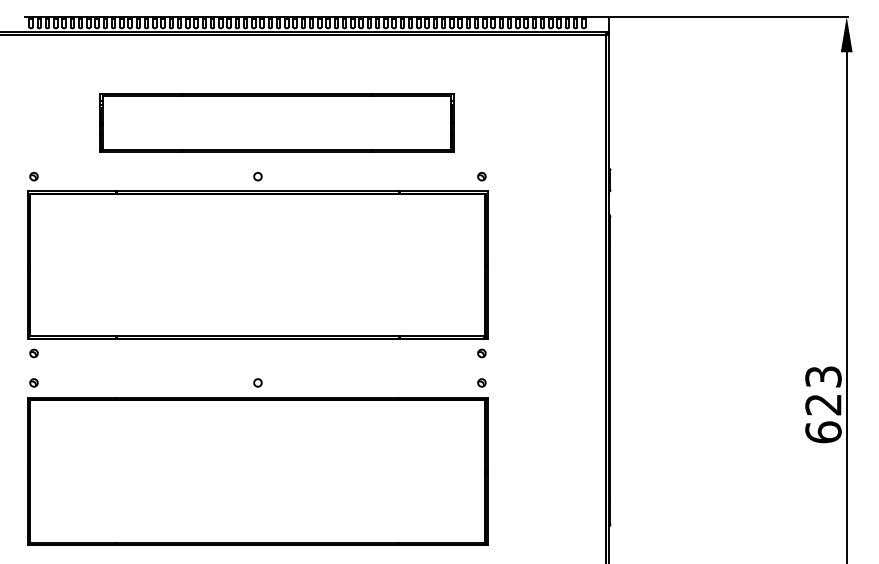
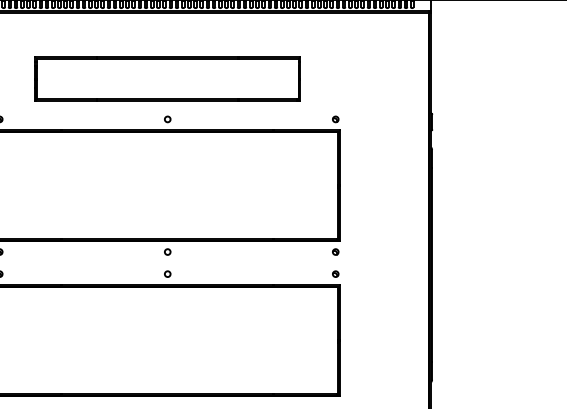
part: (276, 122) -> (167, 78), moved
circle: (257, 353) -> (167, 252), added

